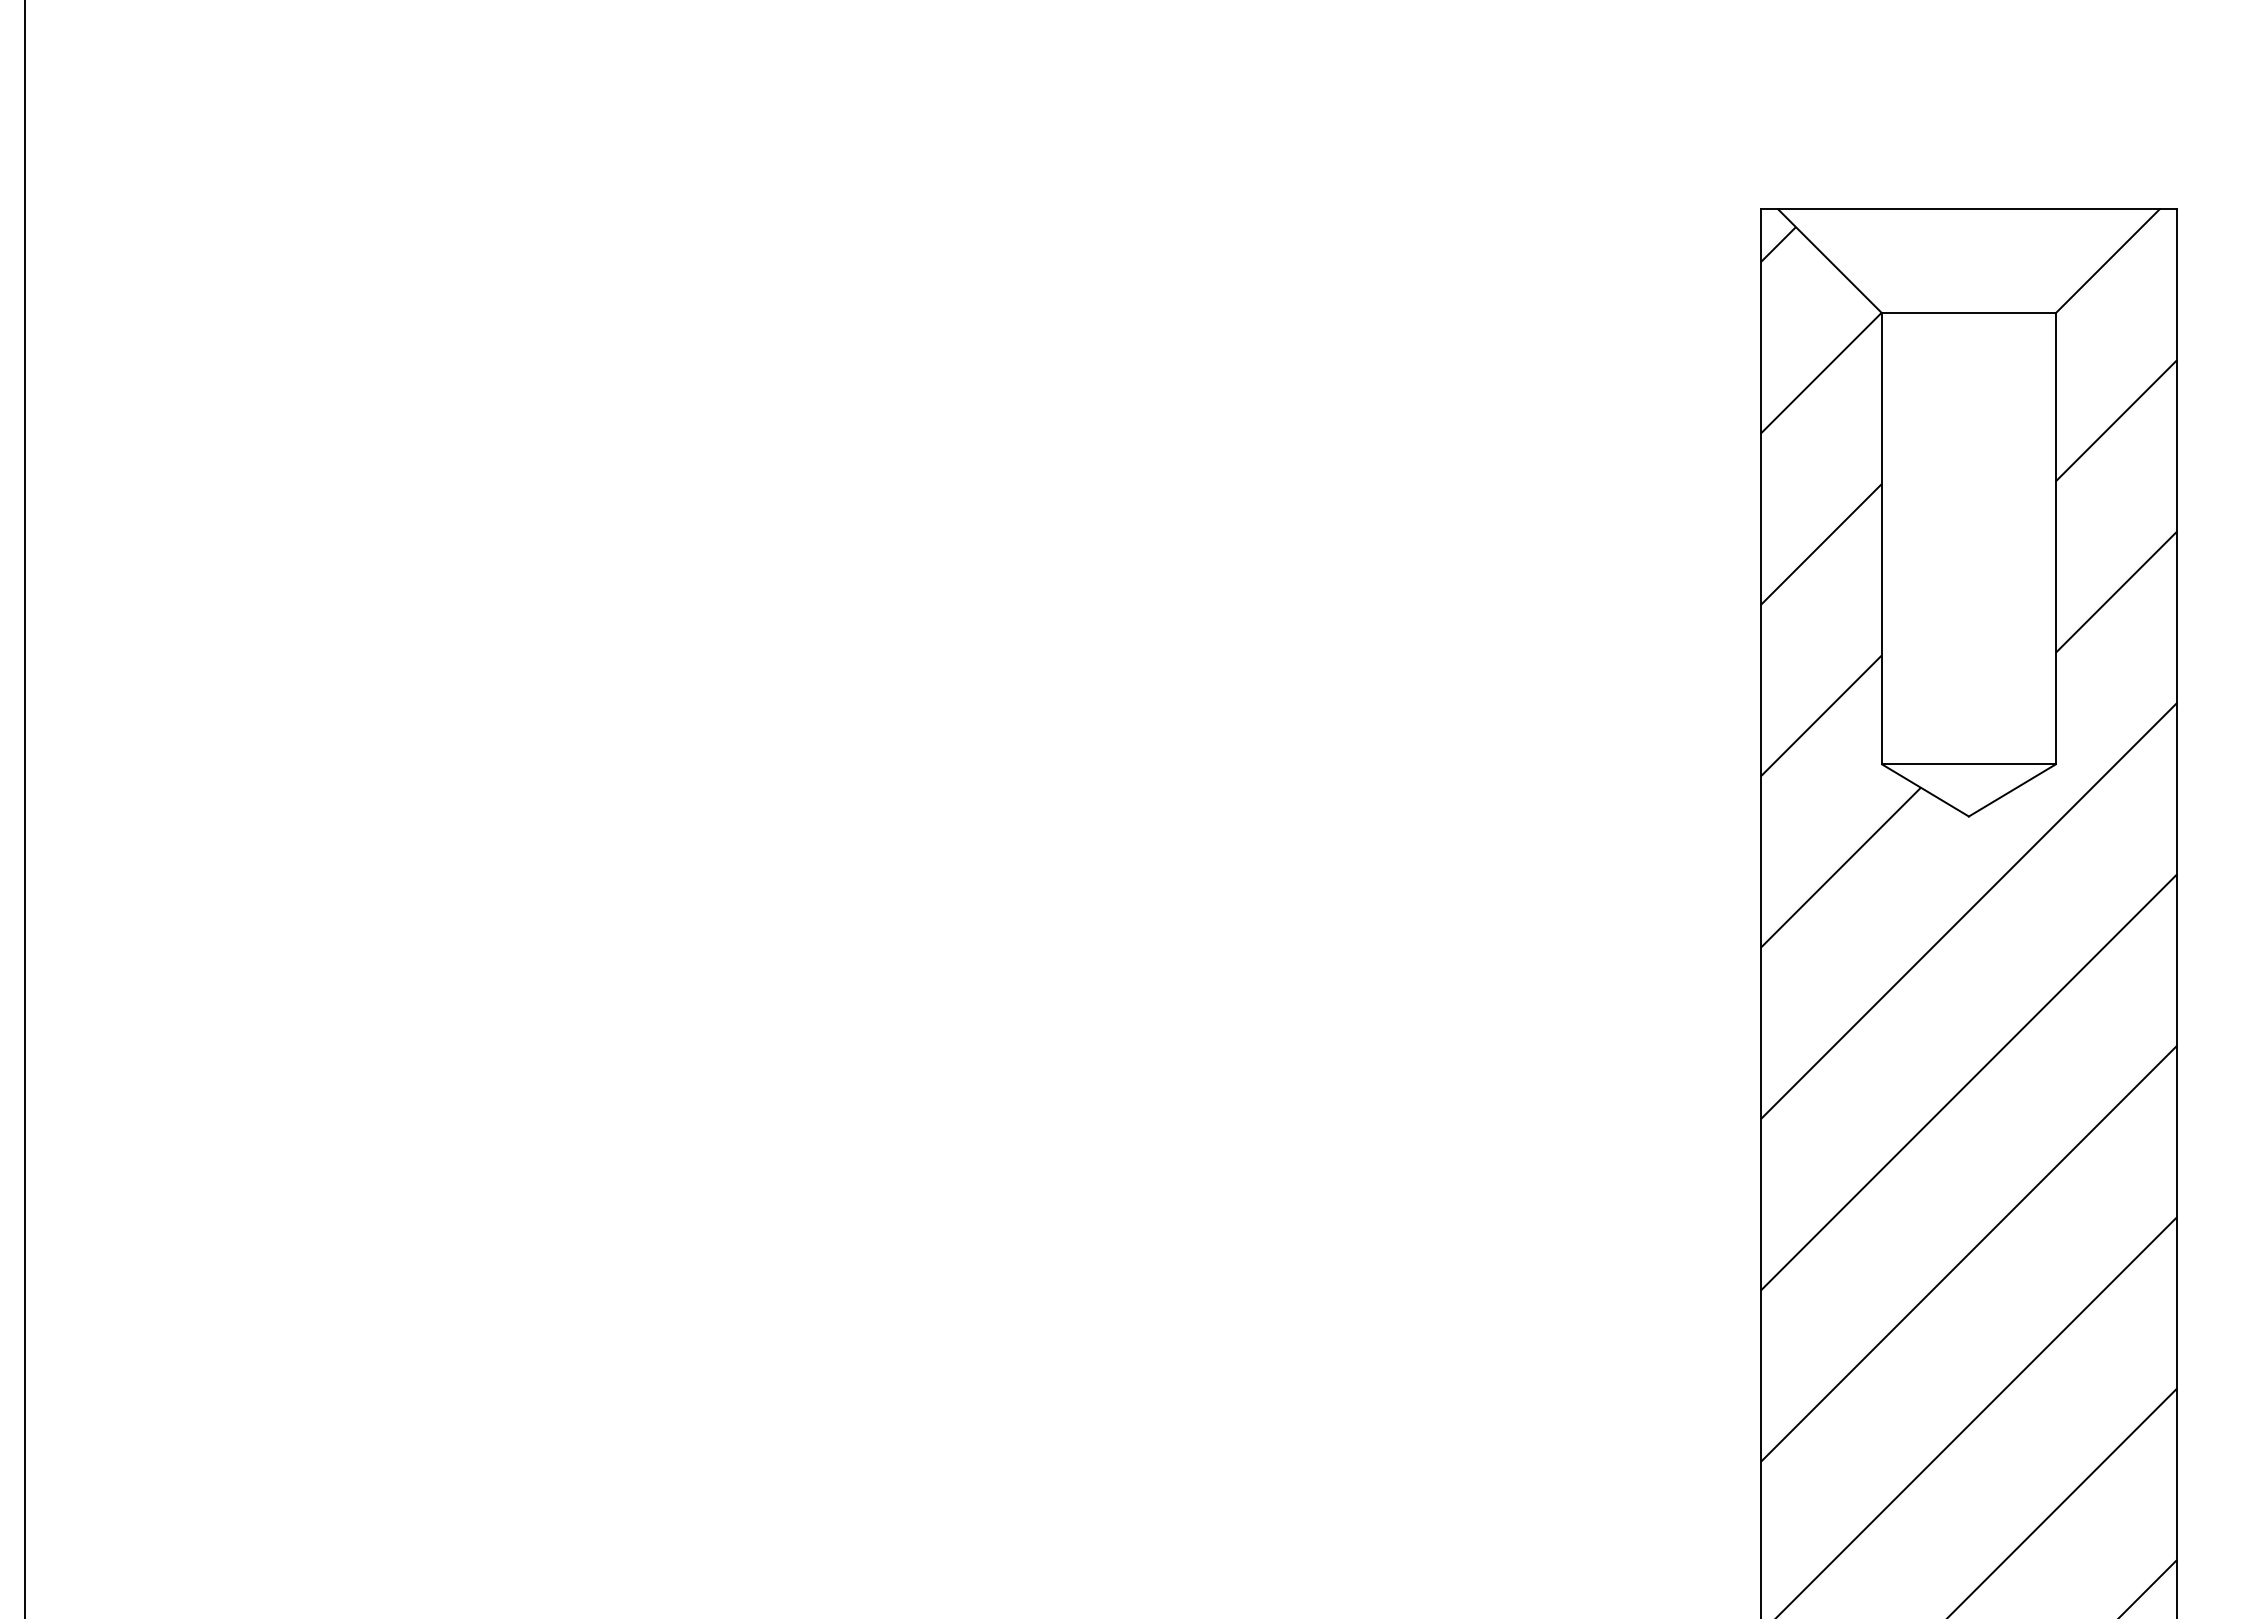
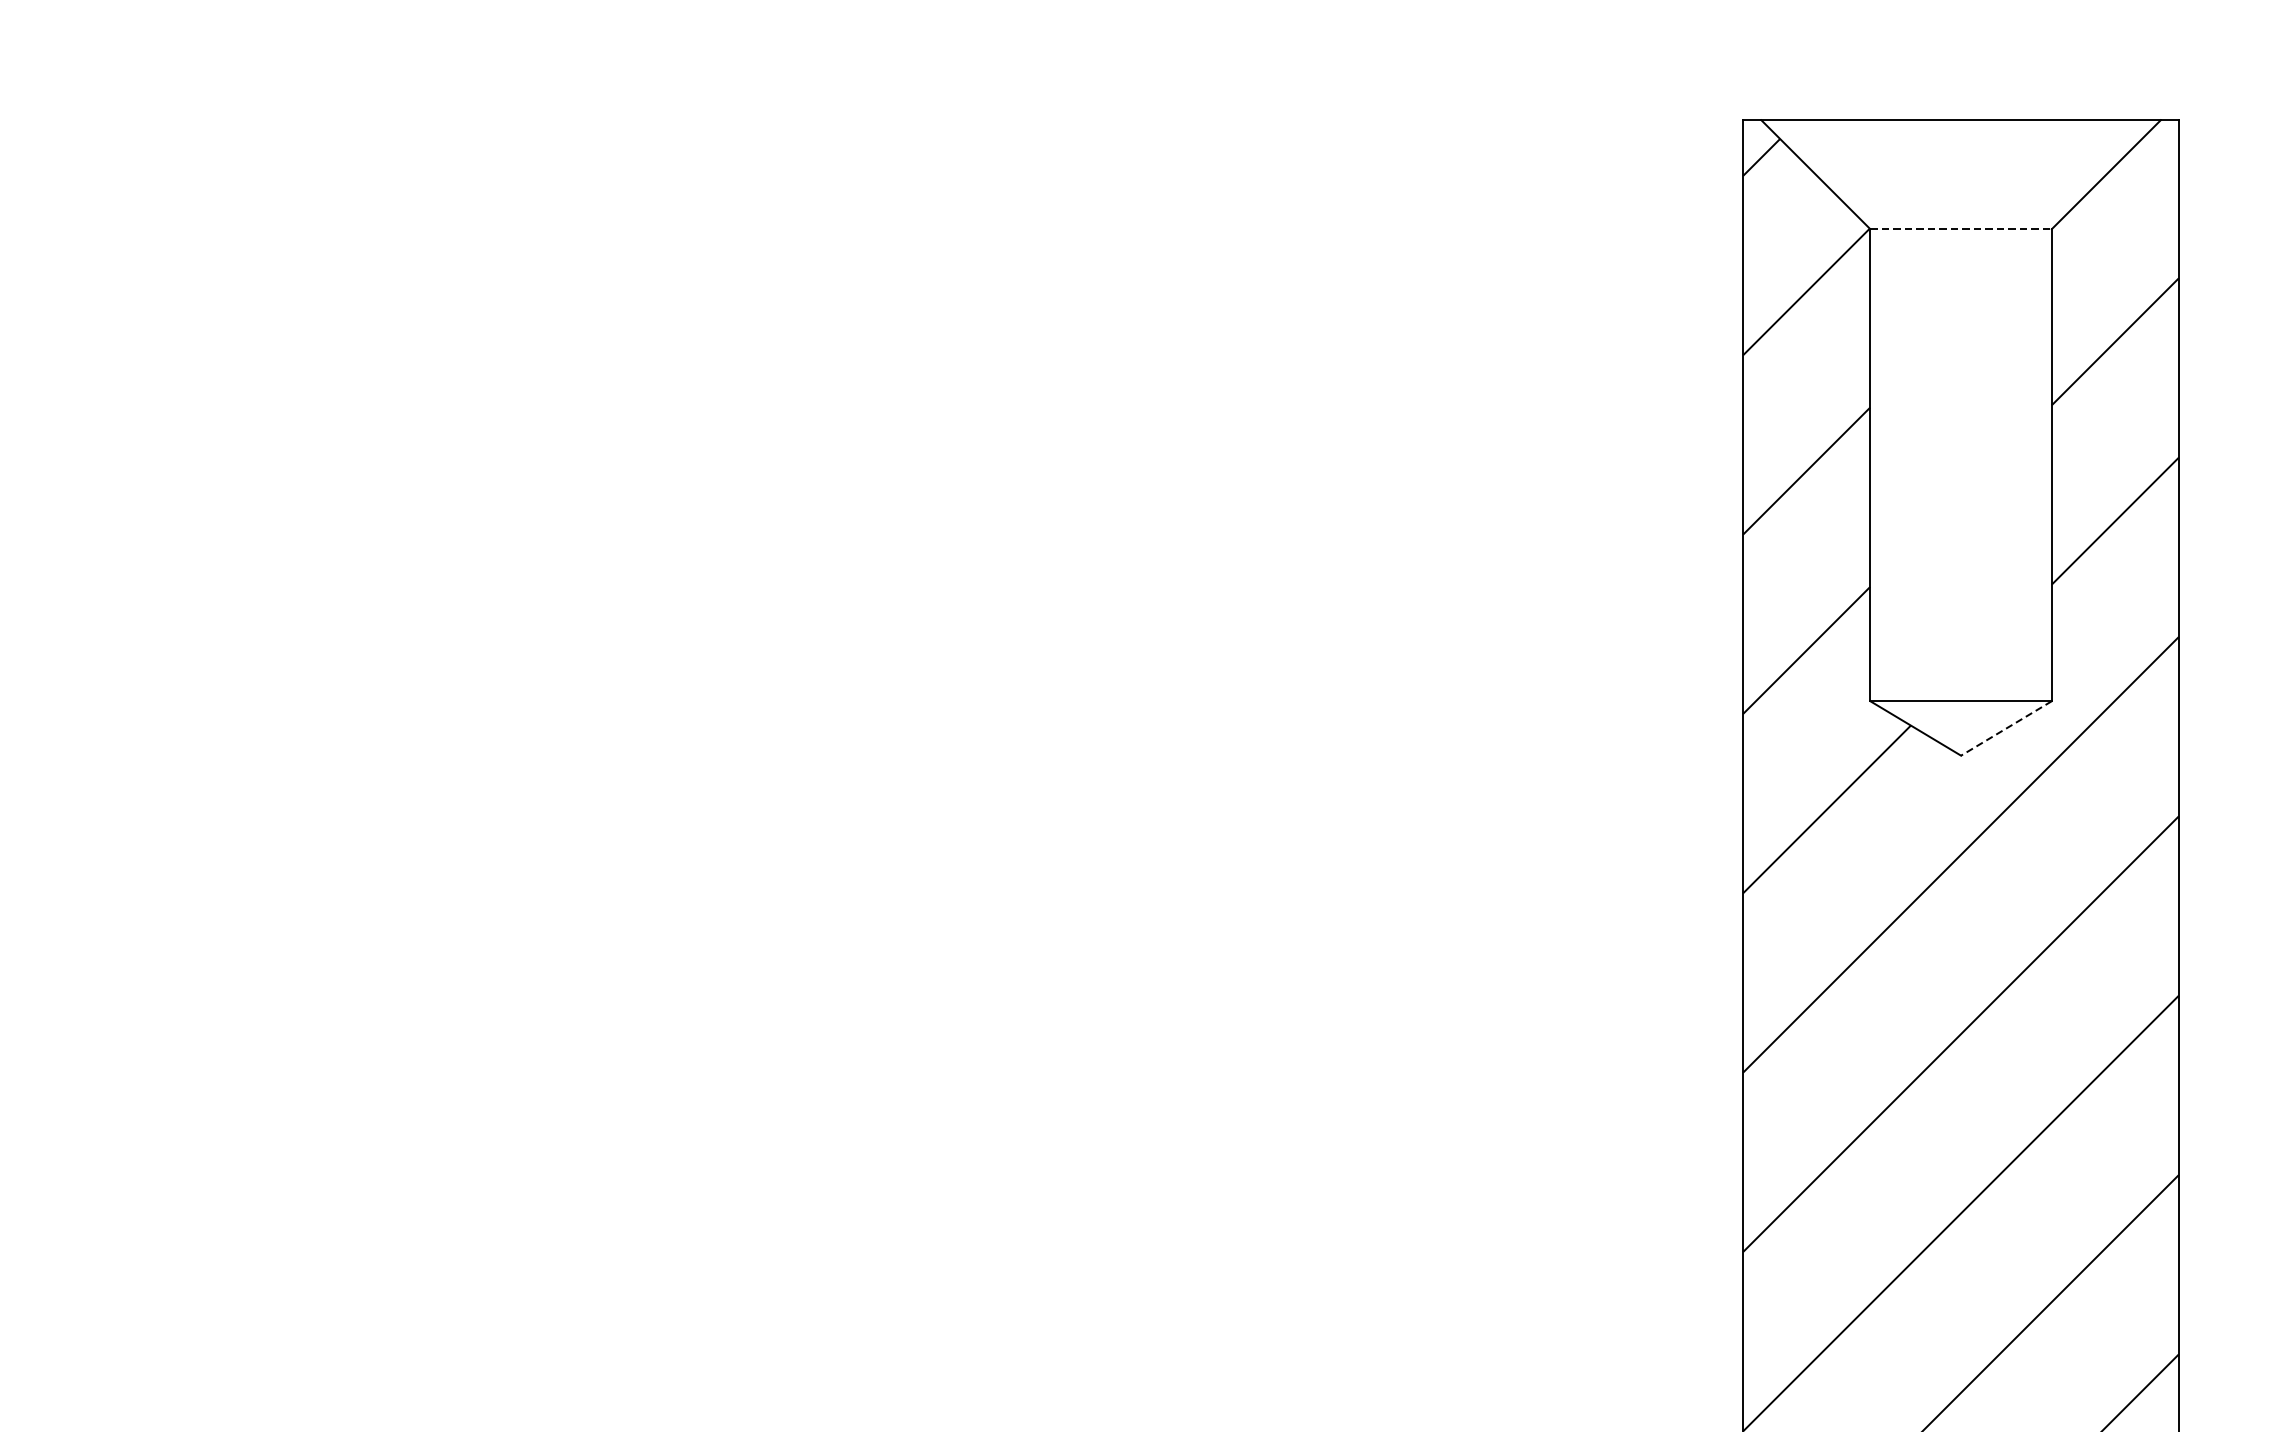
line: (1968, 313) -> (1960, 229), solid -> dashed
line: (2012, 790) -> (2006, 728), solid -> dashed

